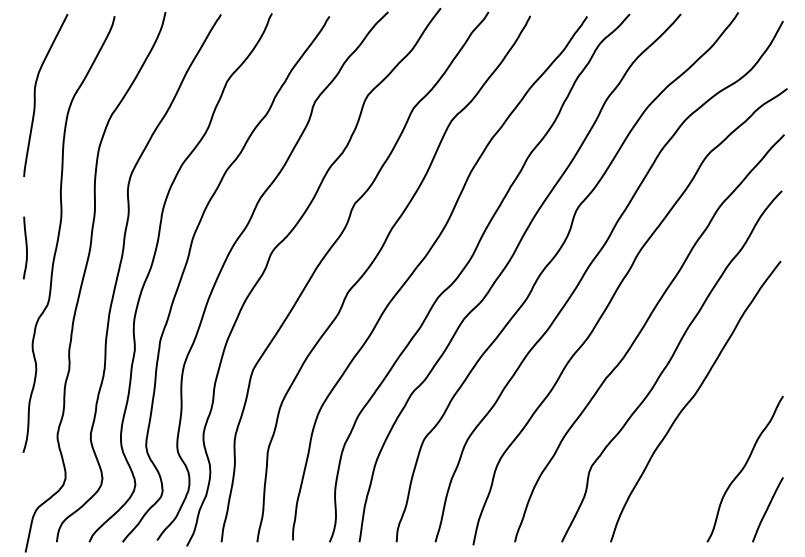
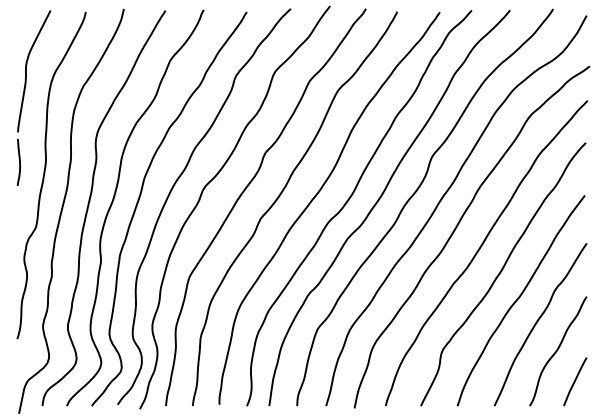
curve: (25, 247) -> (19, 162), moved
curve: (718, 429) -> (538, 321), added

